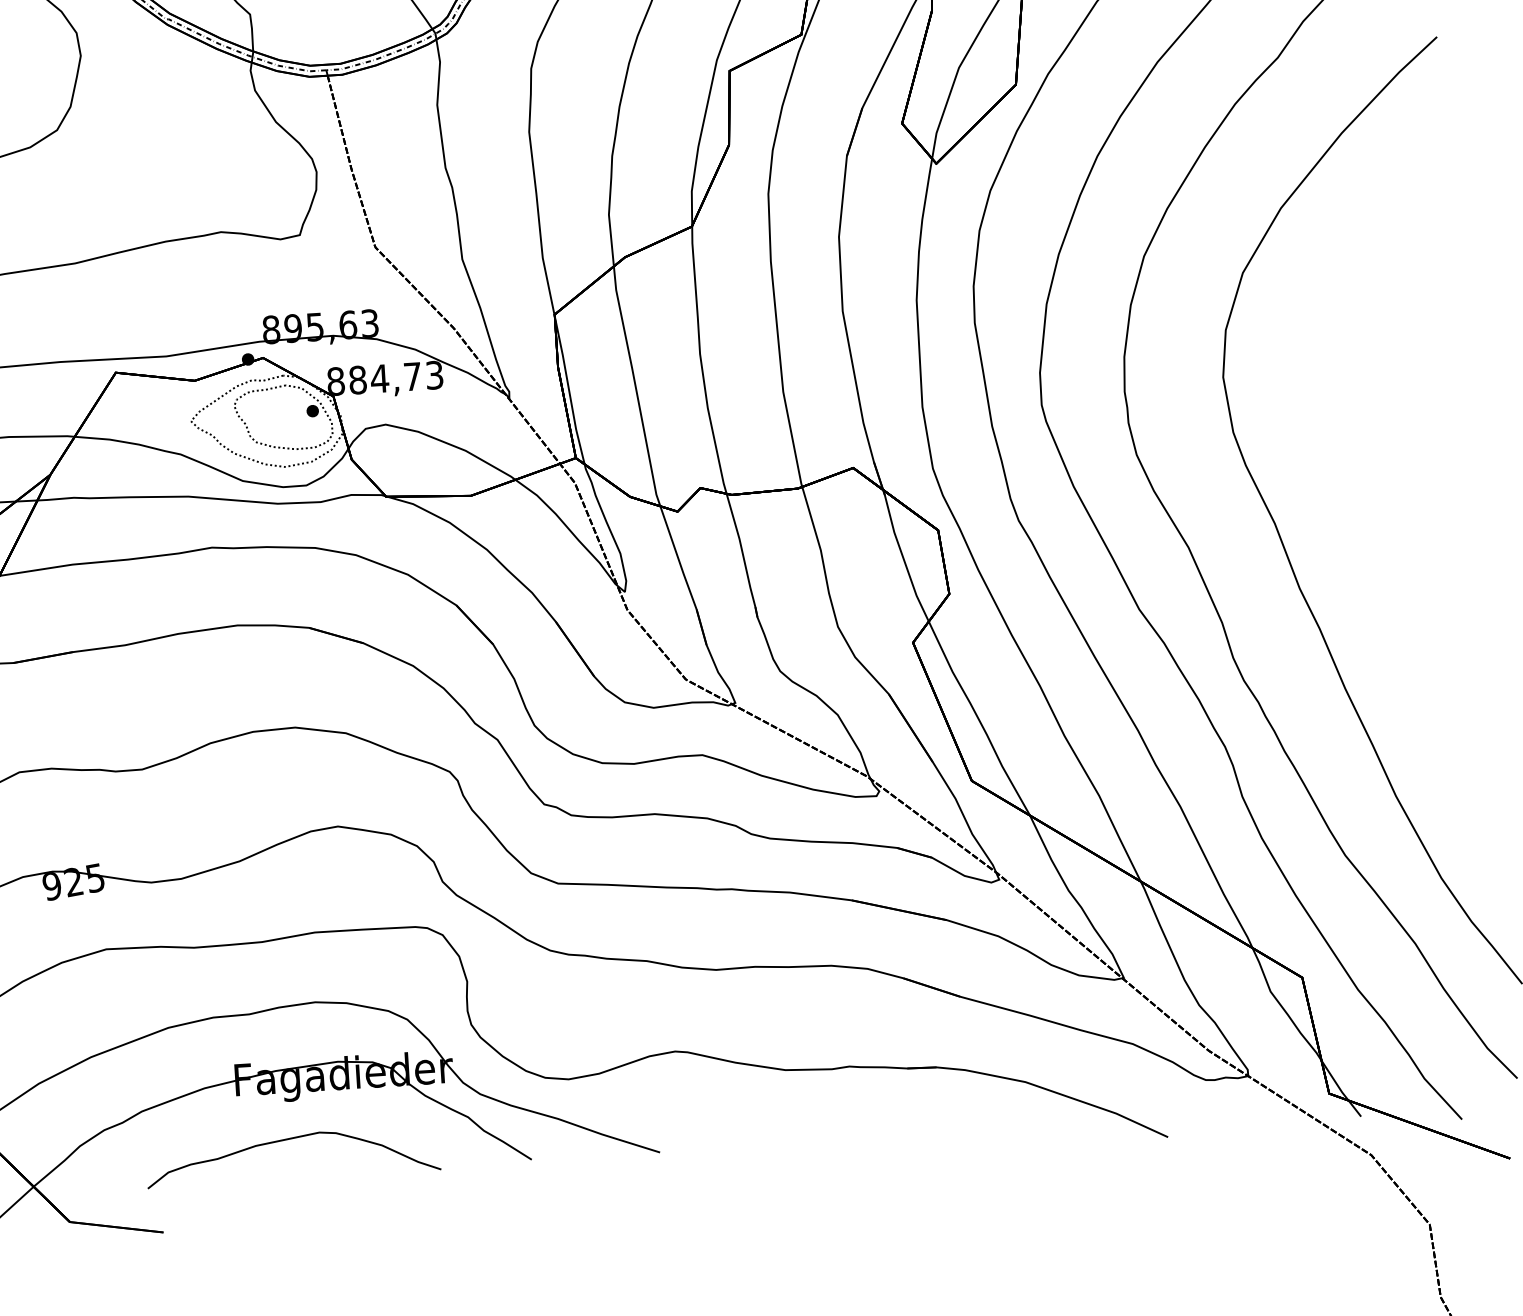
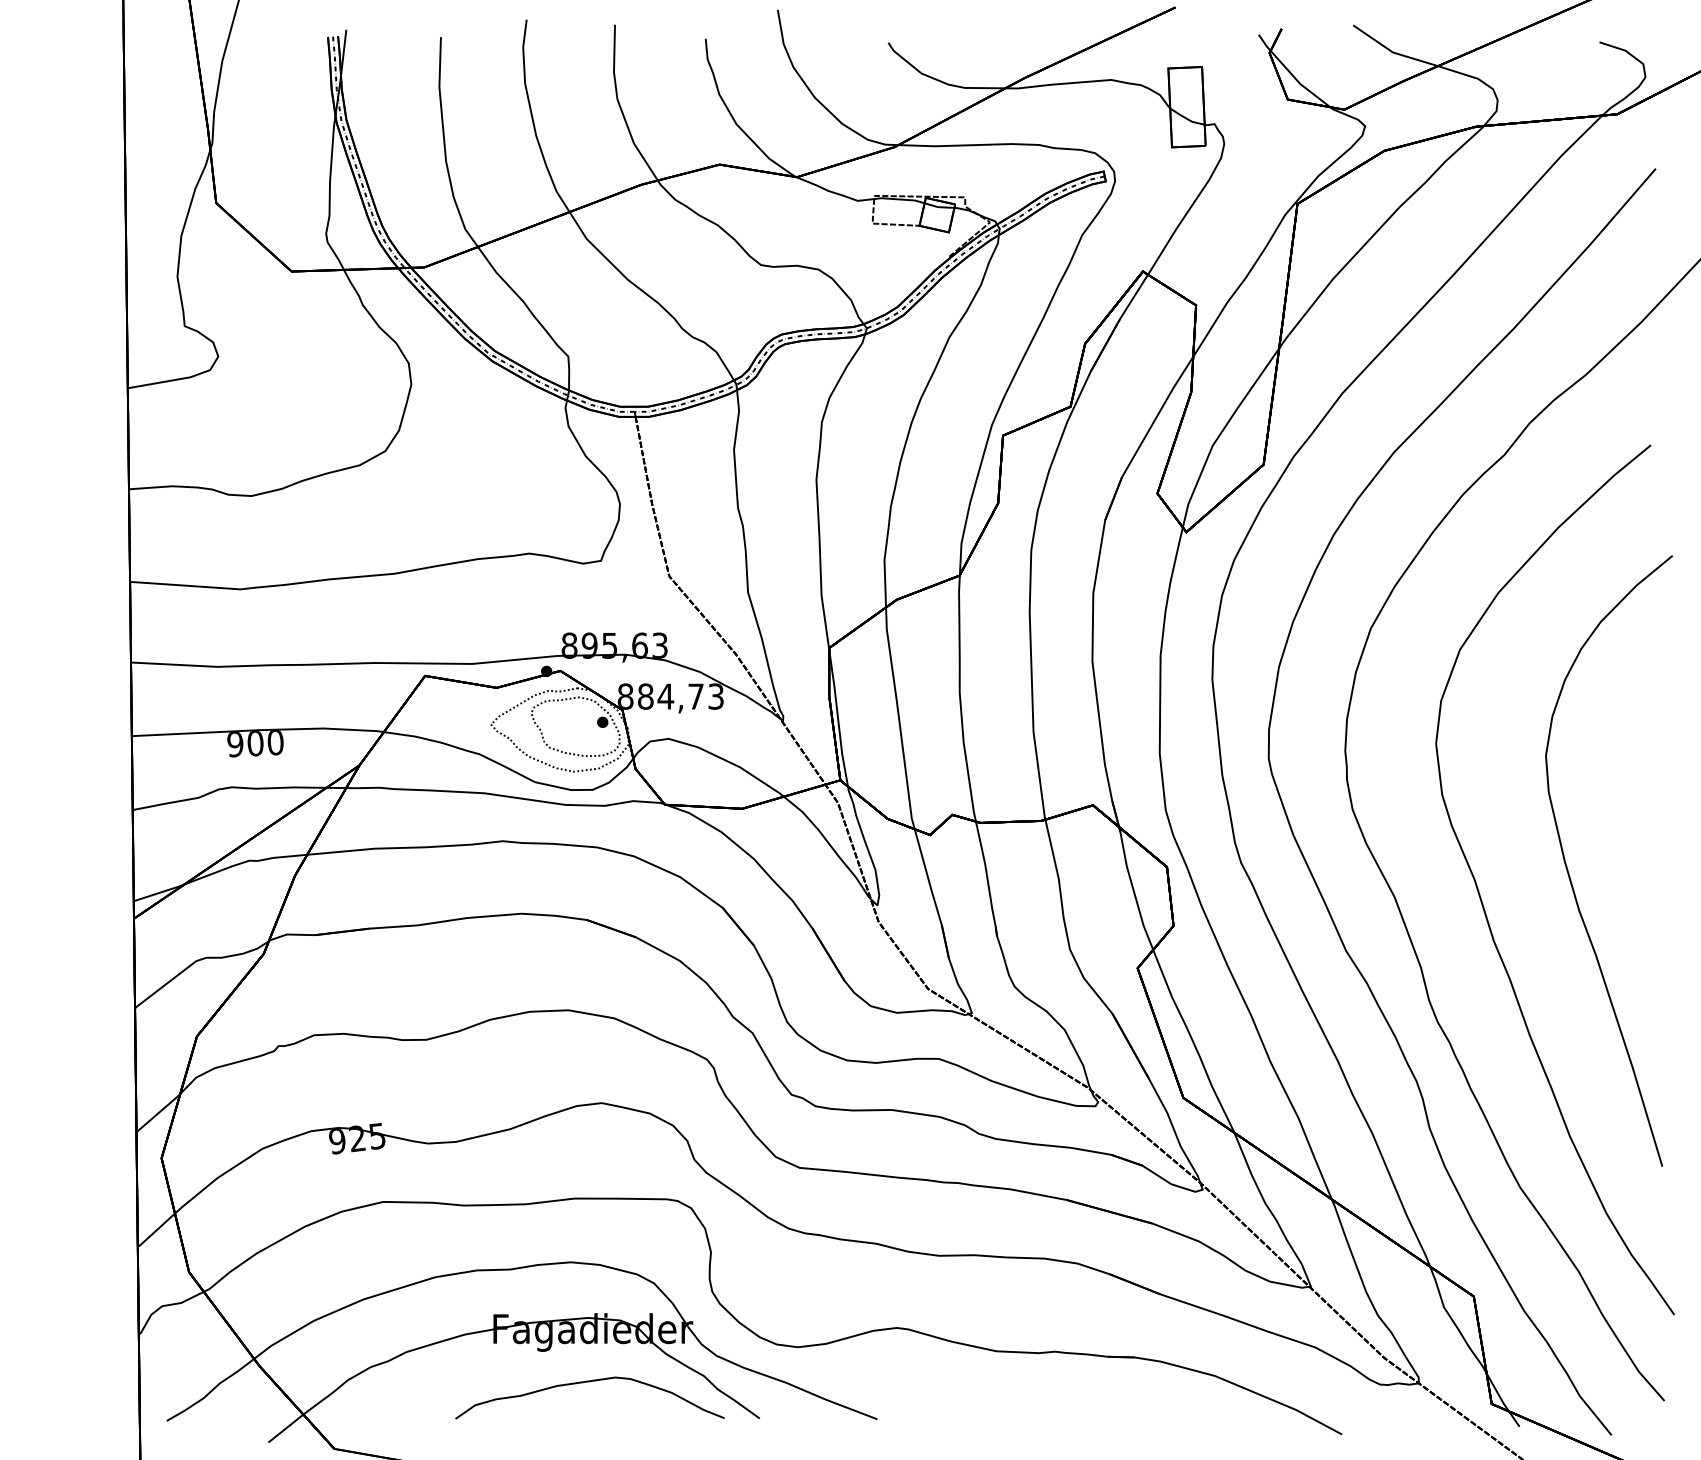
curve: (1376, 505) -> (1568, 869), added
curve: (291, 1139) -> (589, 1382), moved

